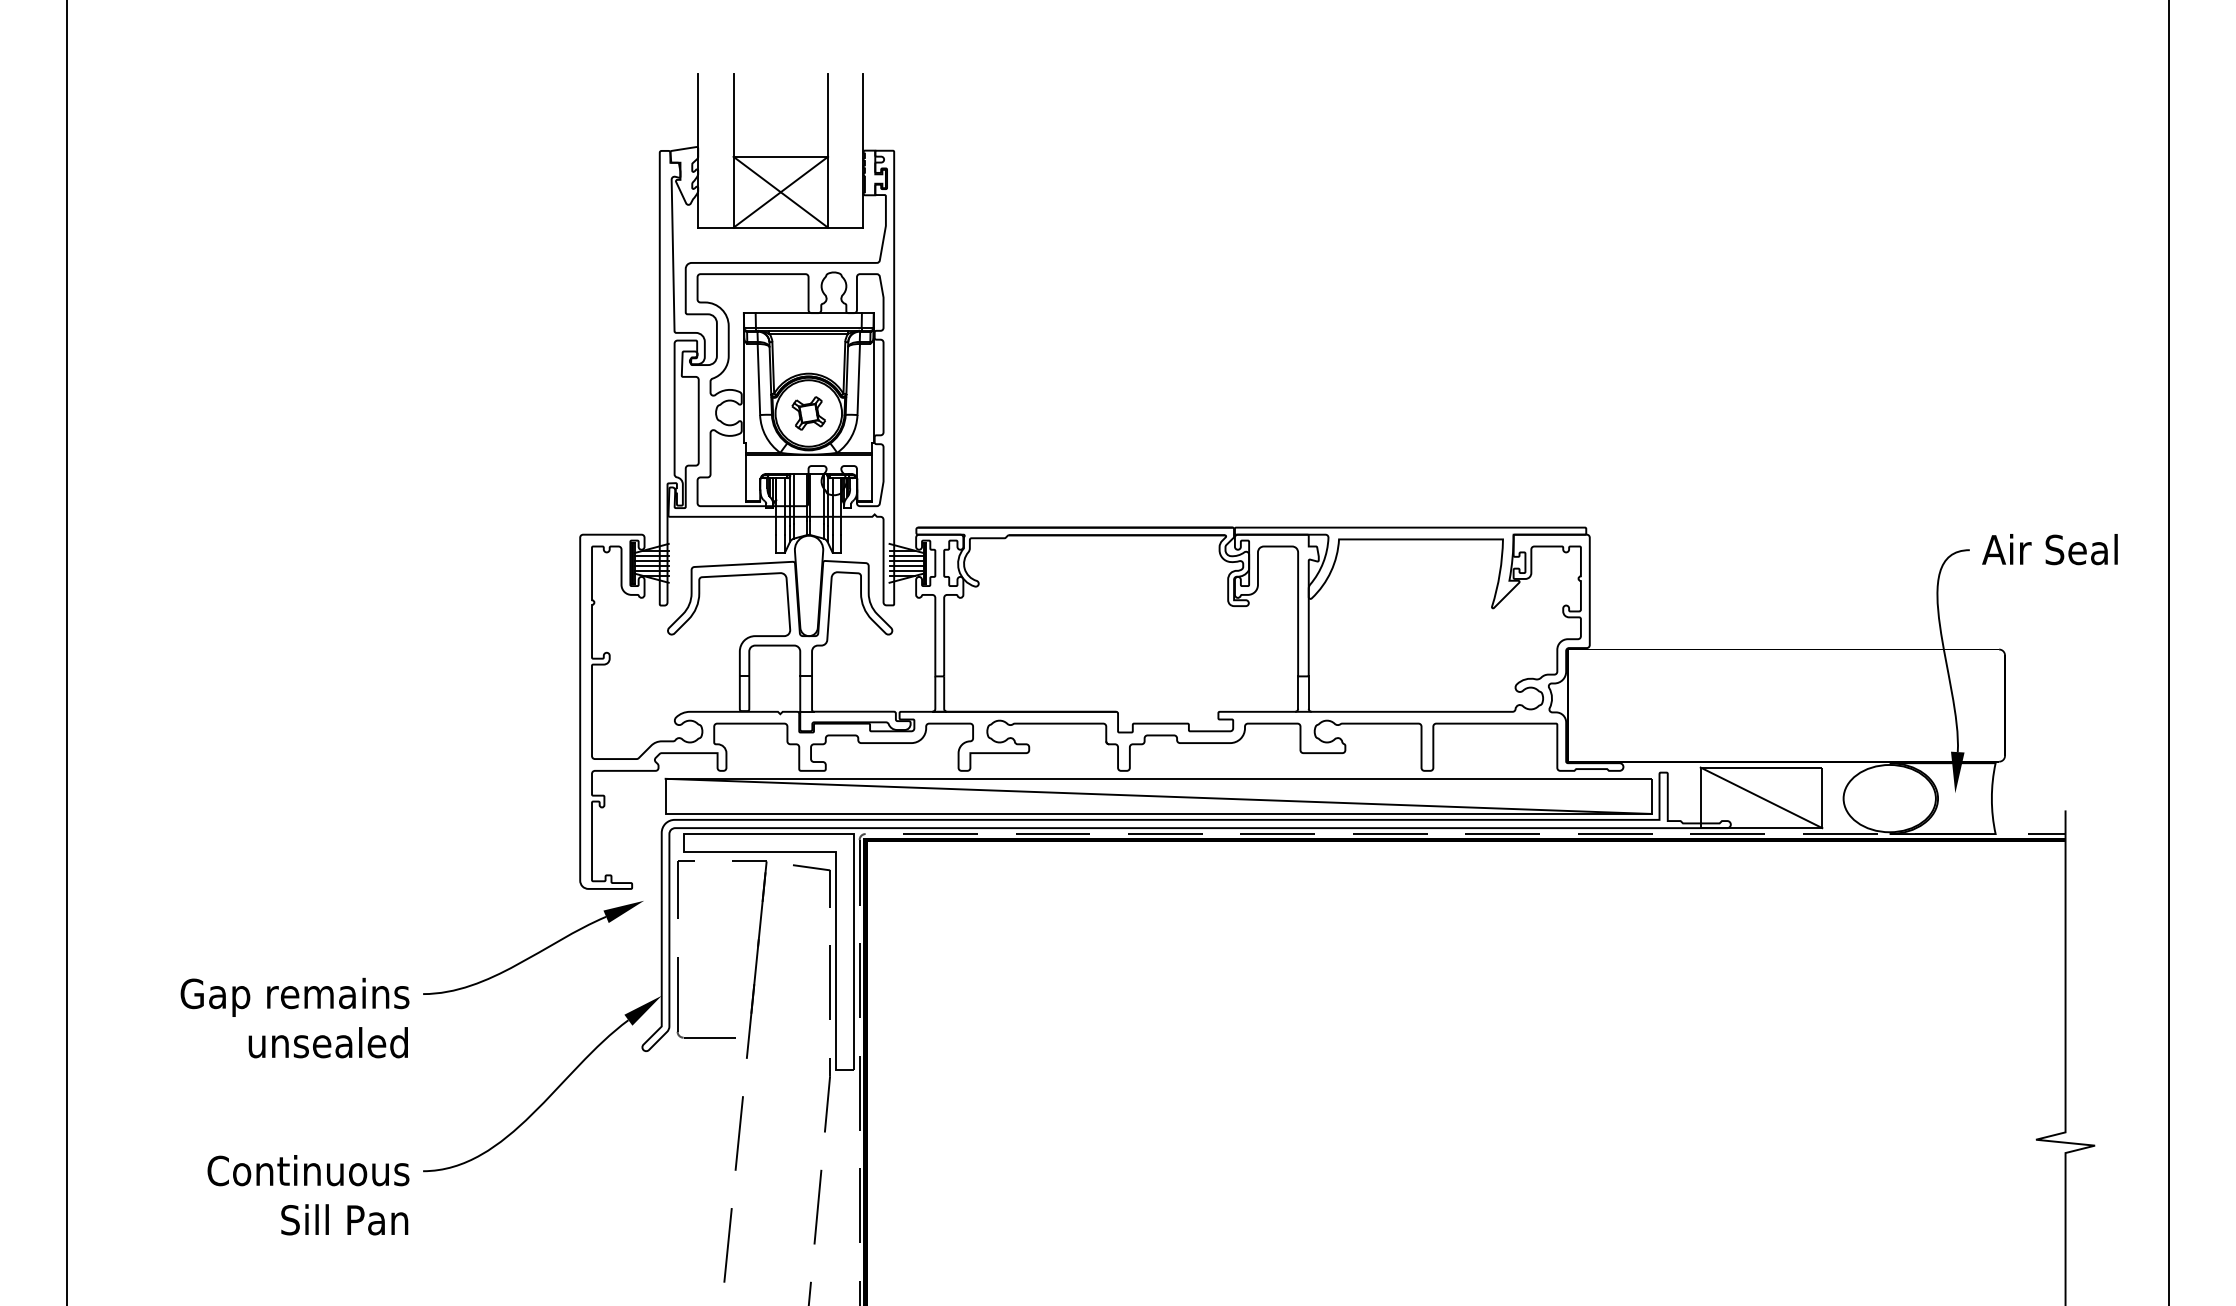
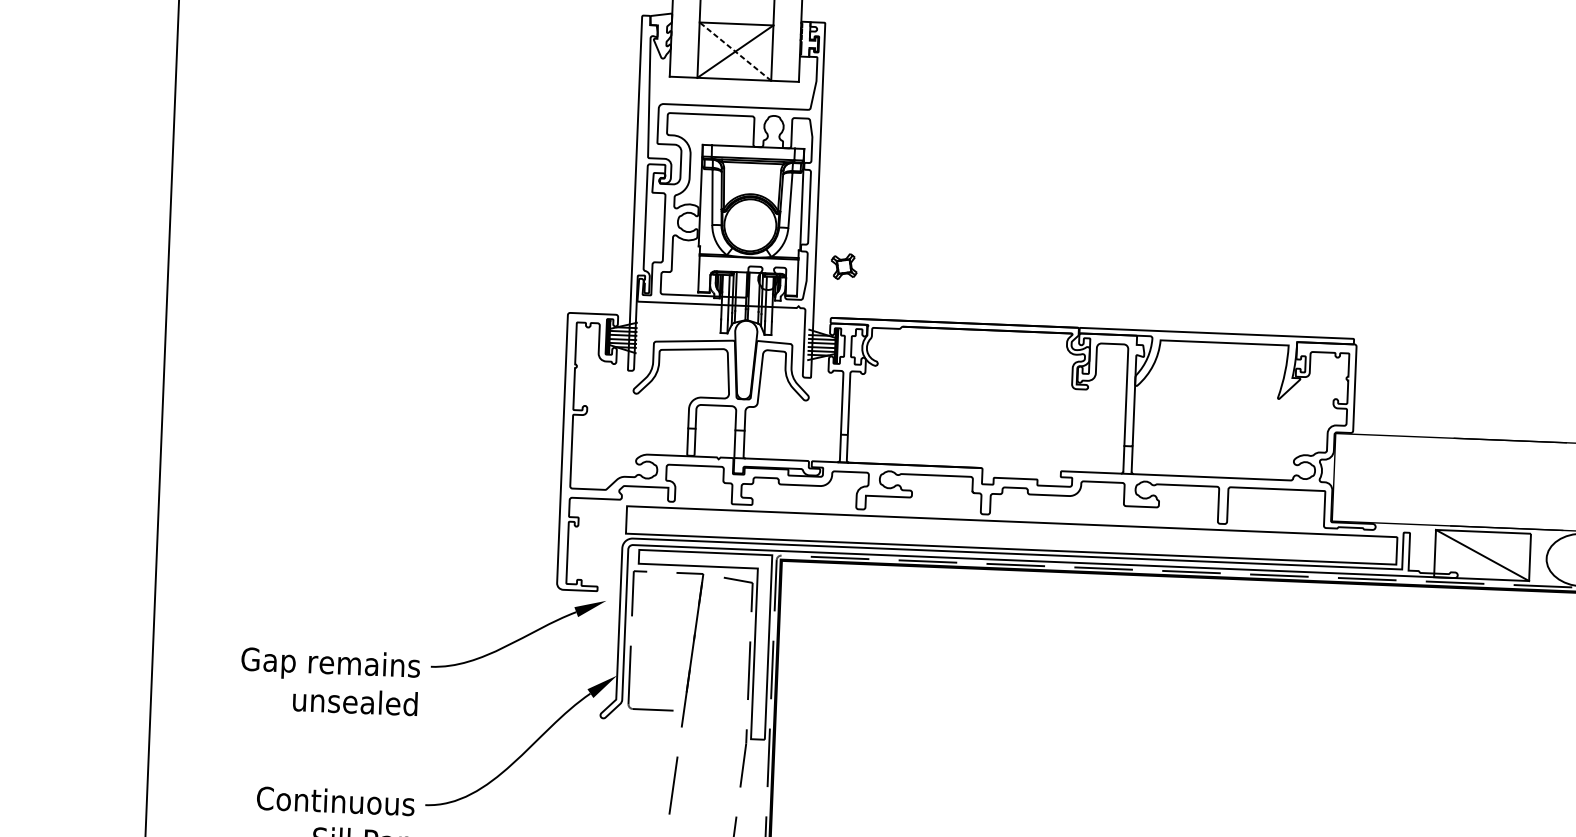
line: (780, 191) -> (735, 51), solid -> dashed
part: (808, 413) -> (843, 266), moved
line: (1158, 795) -> (1011, 534), removed

